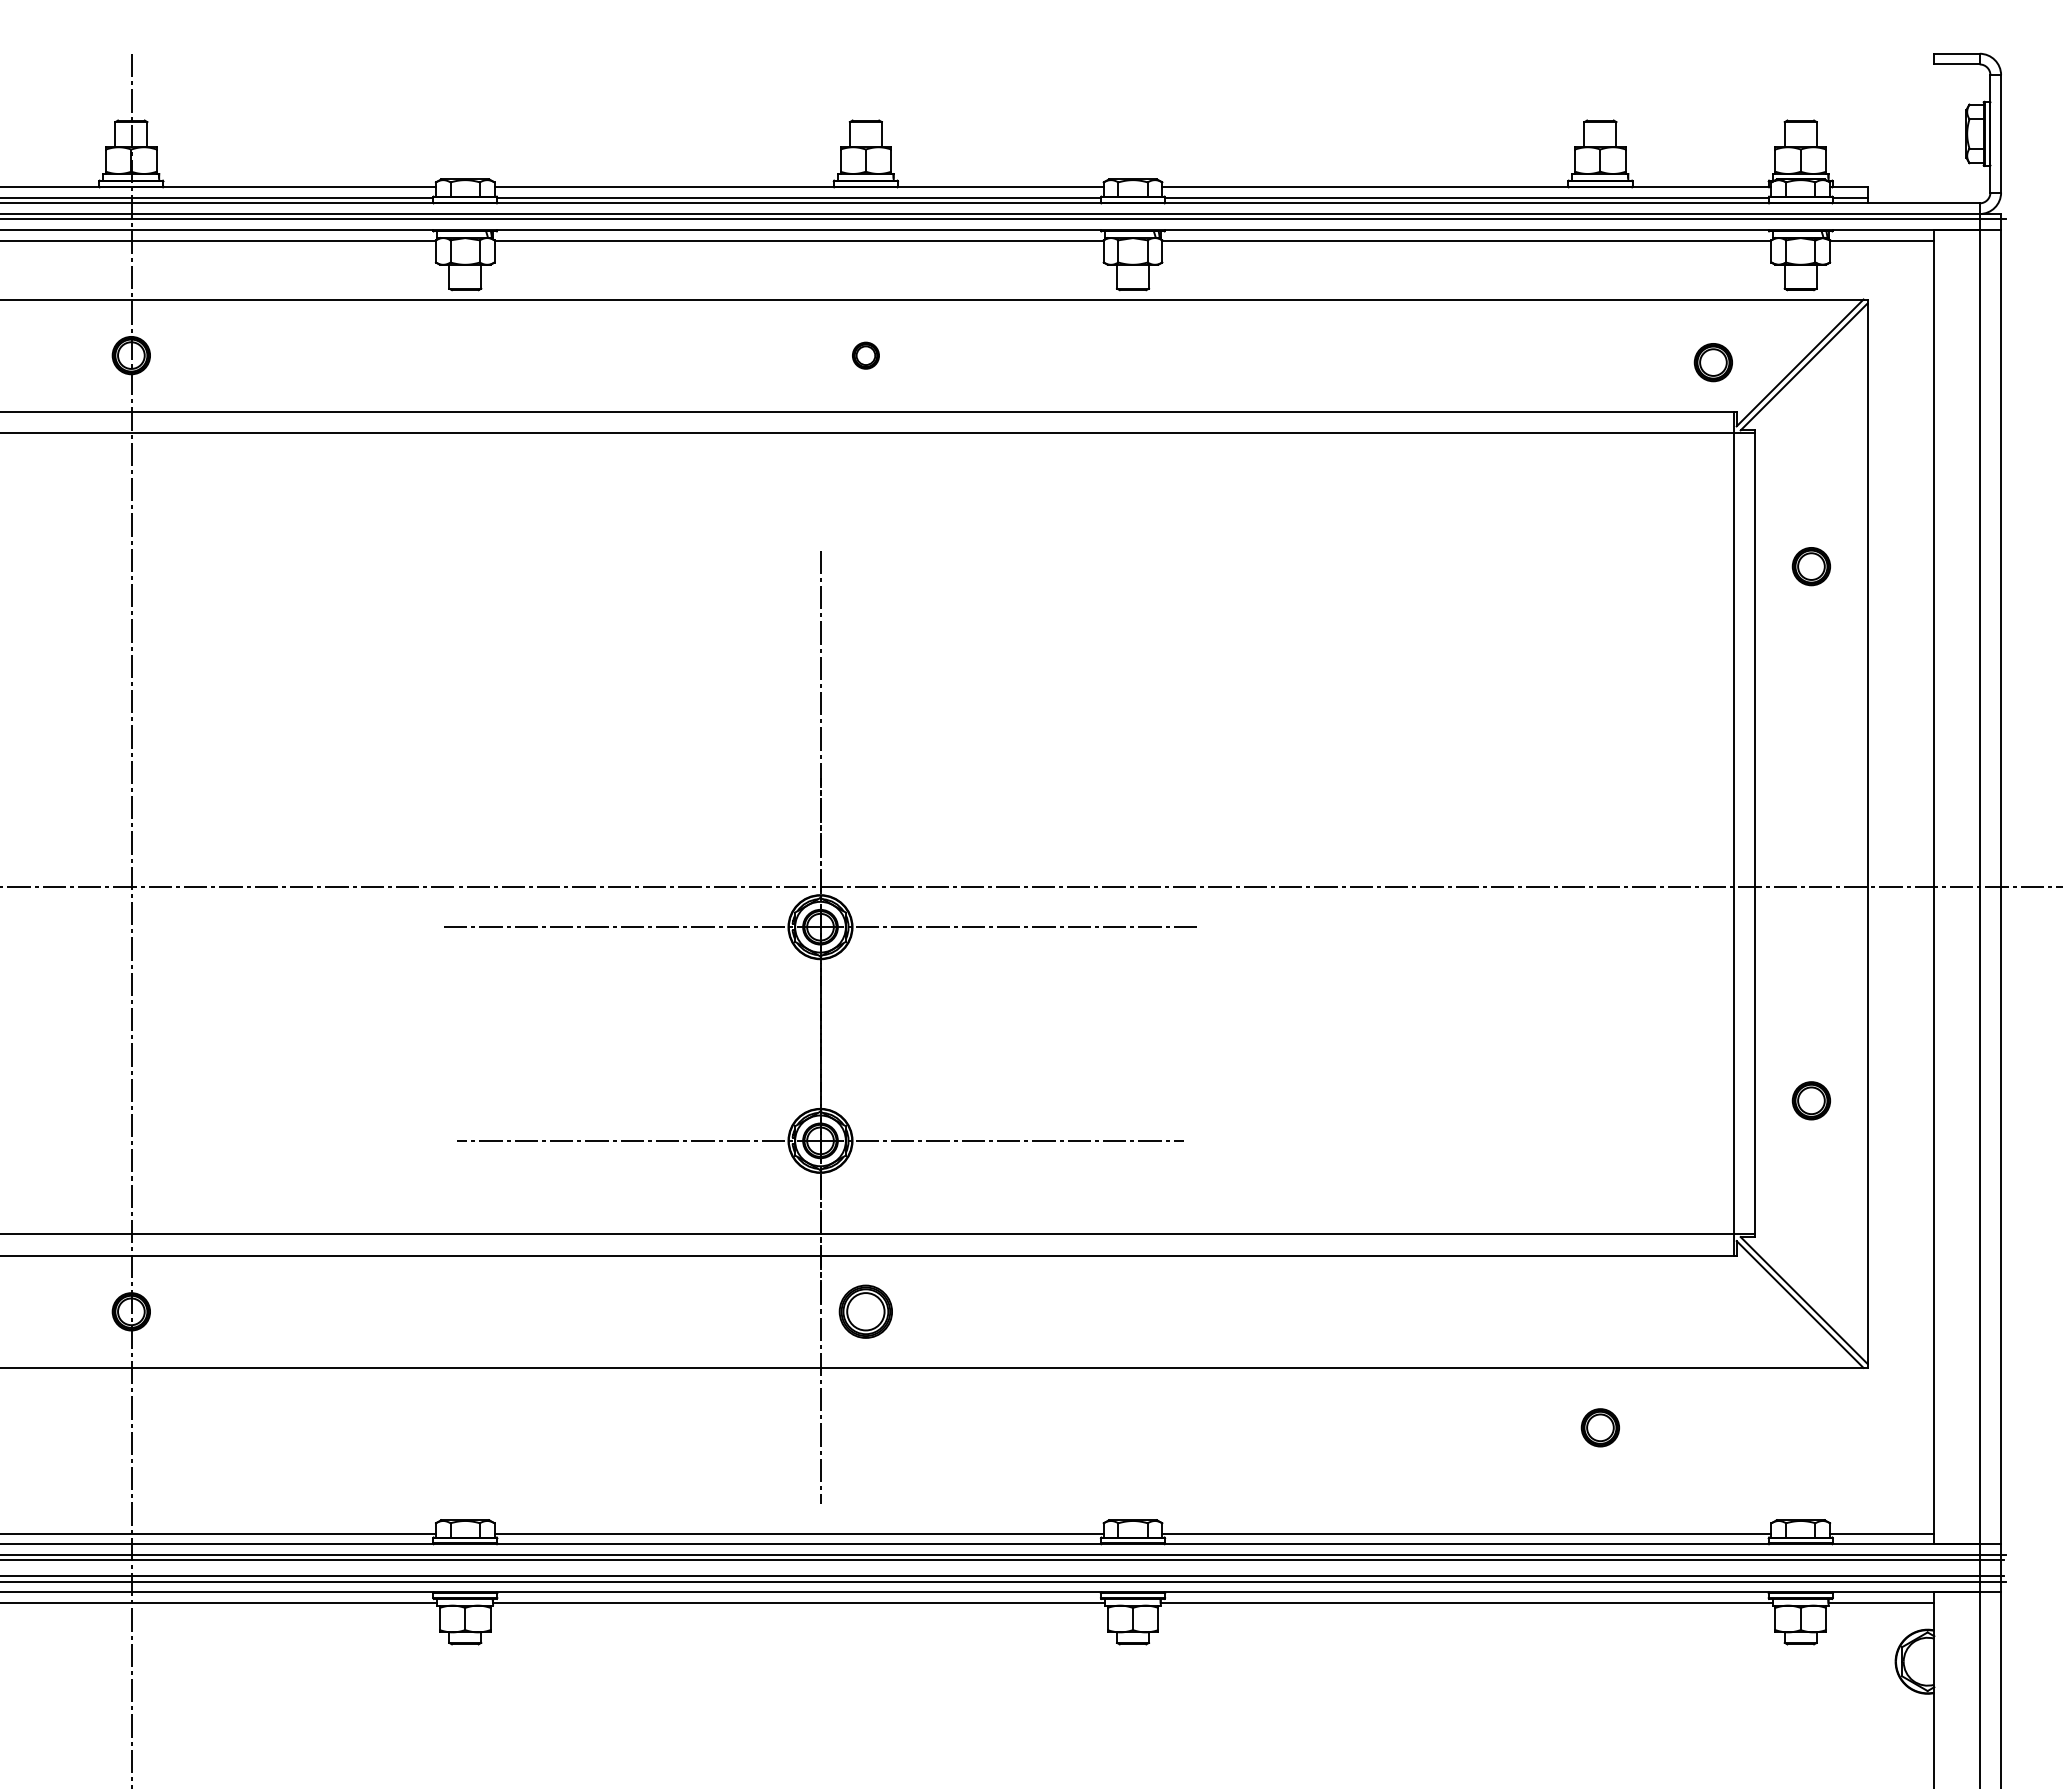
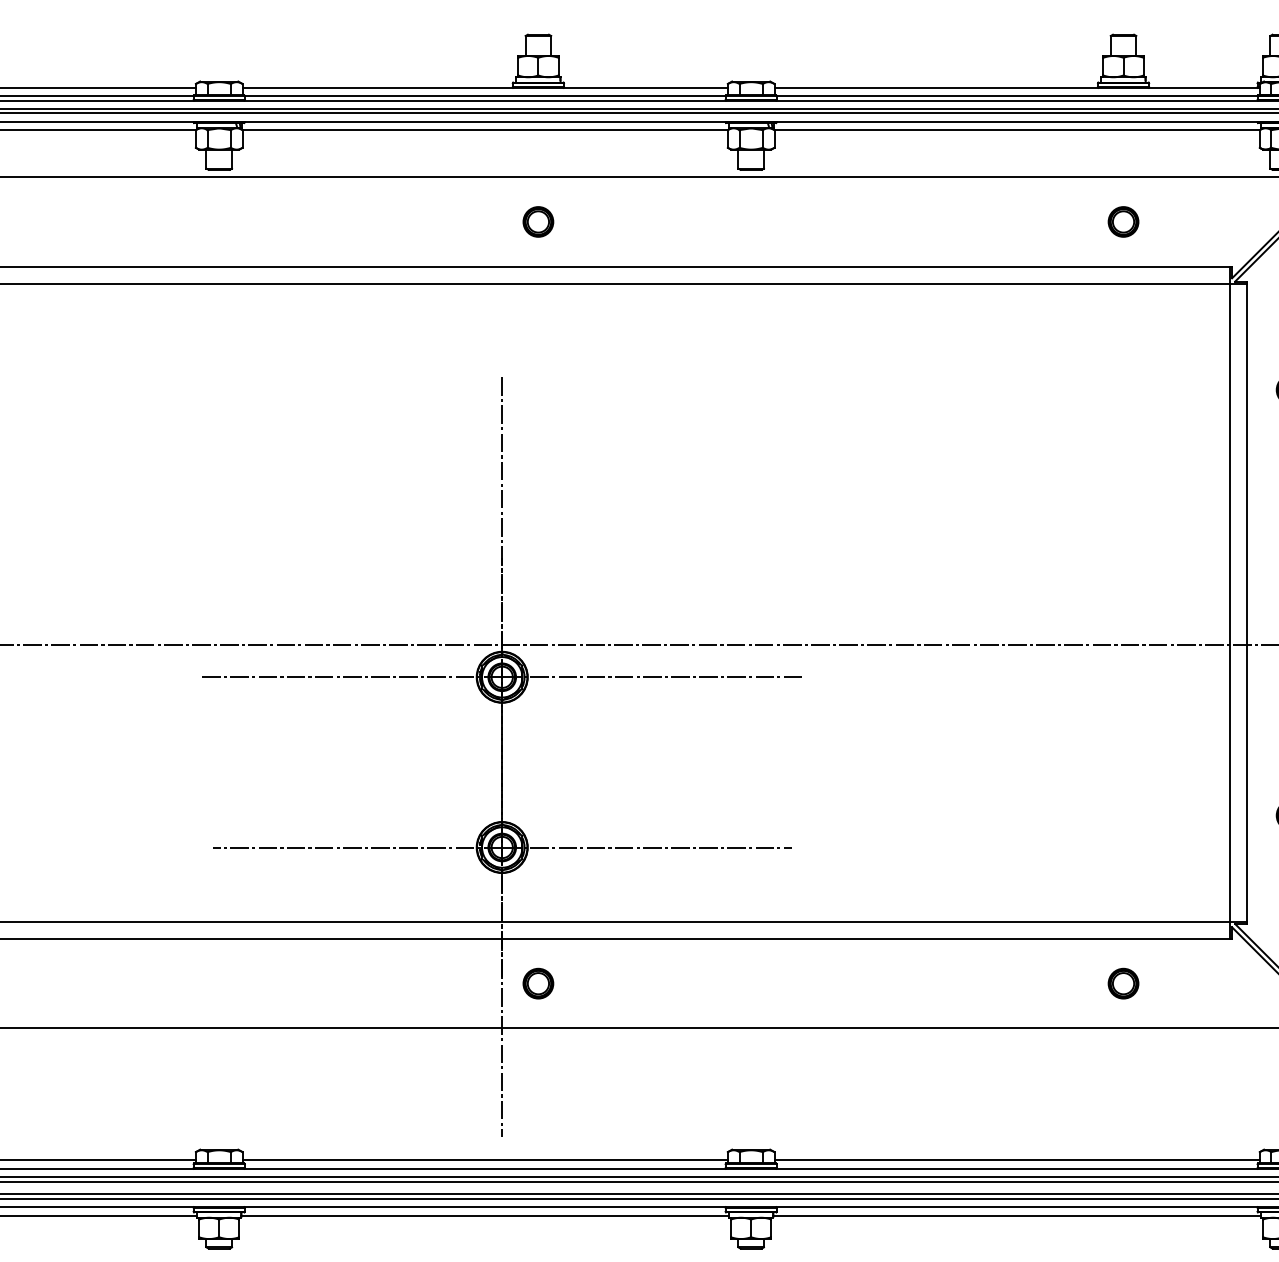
part: (865, 355) -> (538, 221), size x1.43
part: (1712, 362) -> (1122, 221), moved
part: (865, 1311) -> (538, 983), size x0.71
part: (1599, 1427) -> (1122, 983), moved

